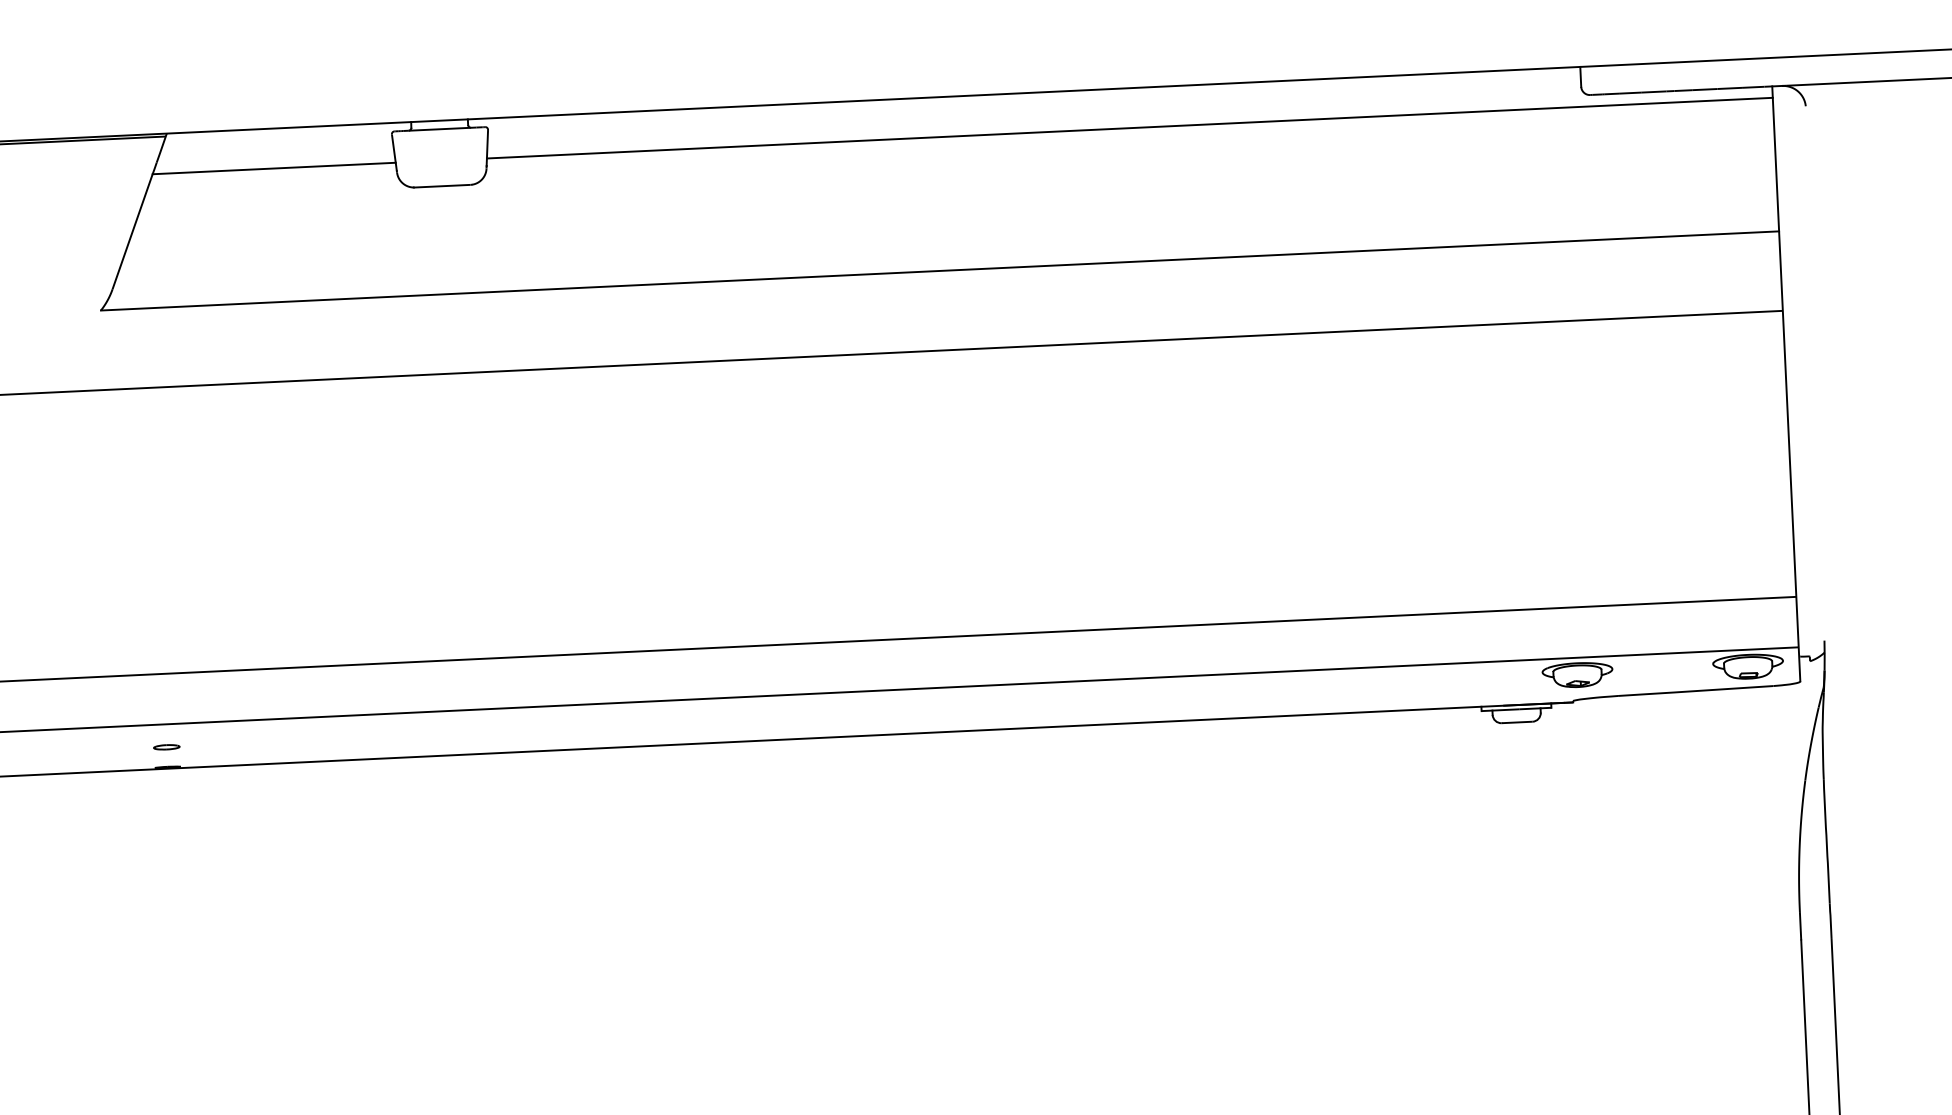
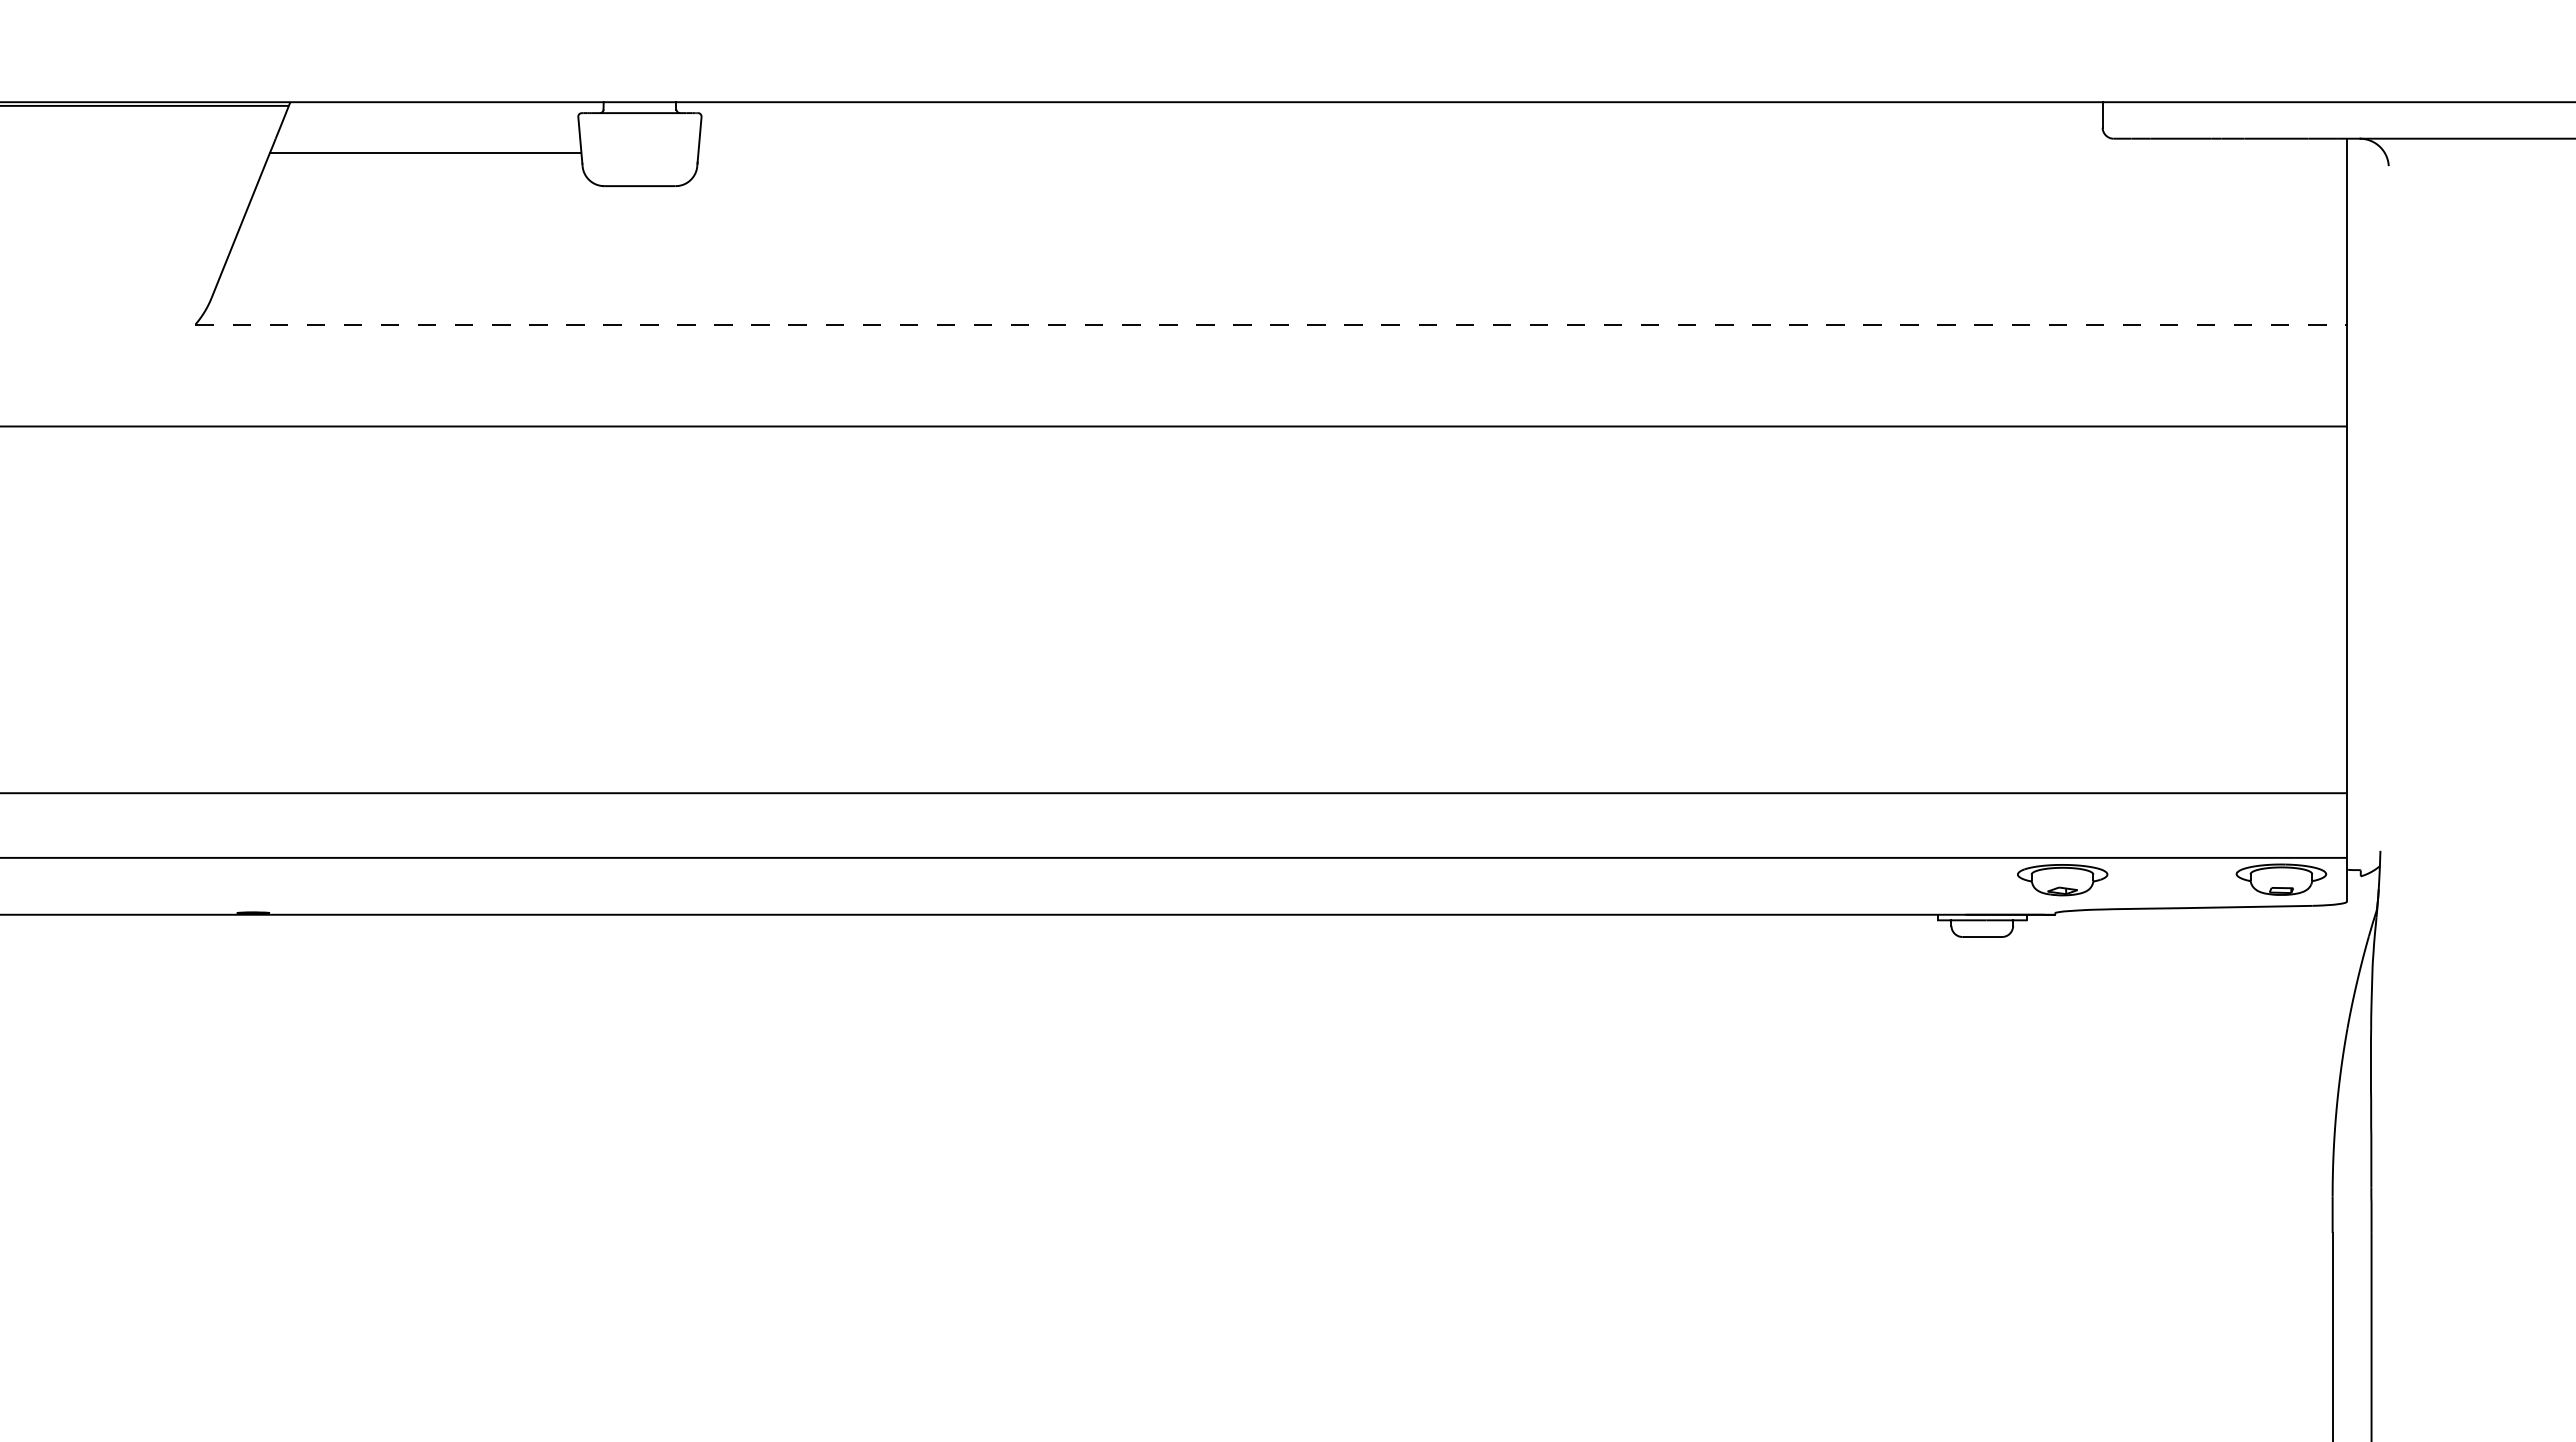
line: (1129, 128) -> (1522, 153), removed
line: (940, 270) -> (1271, 324), solid -> dashed
part: (166, 746) -> (253, 886), removed

